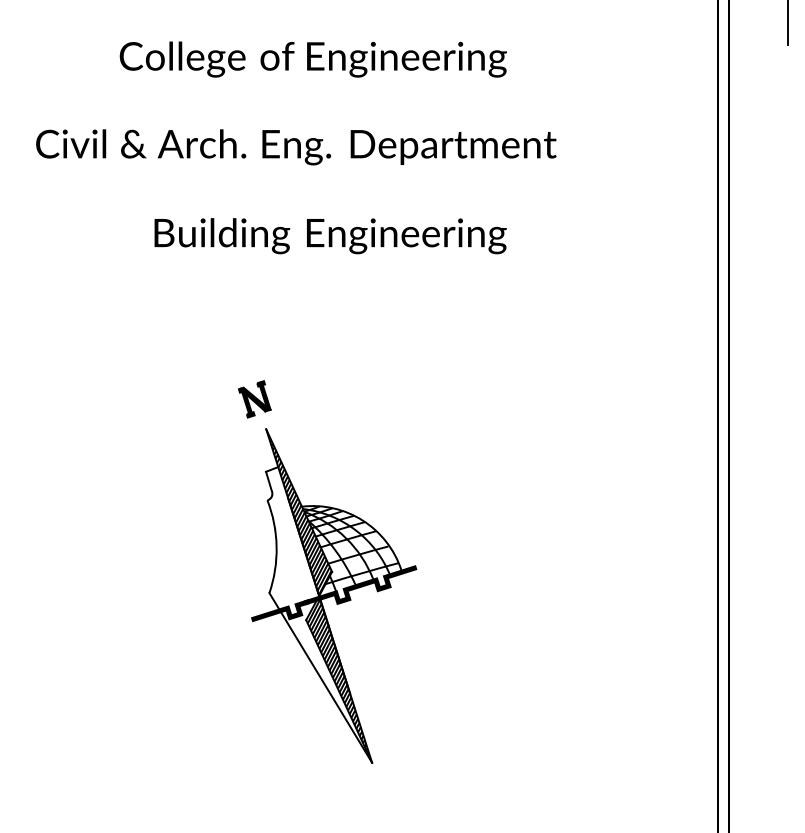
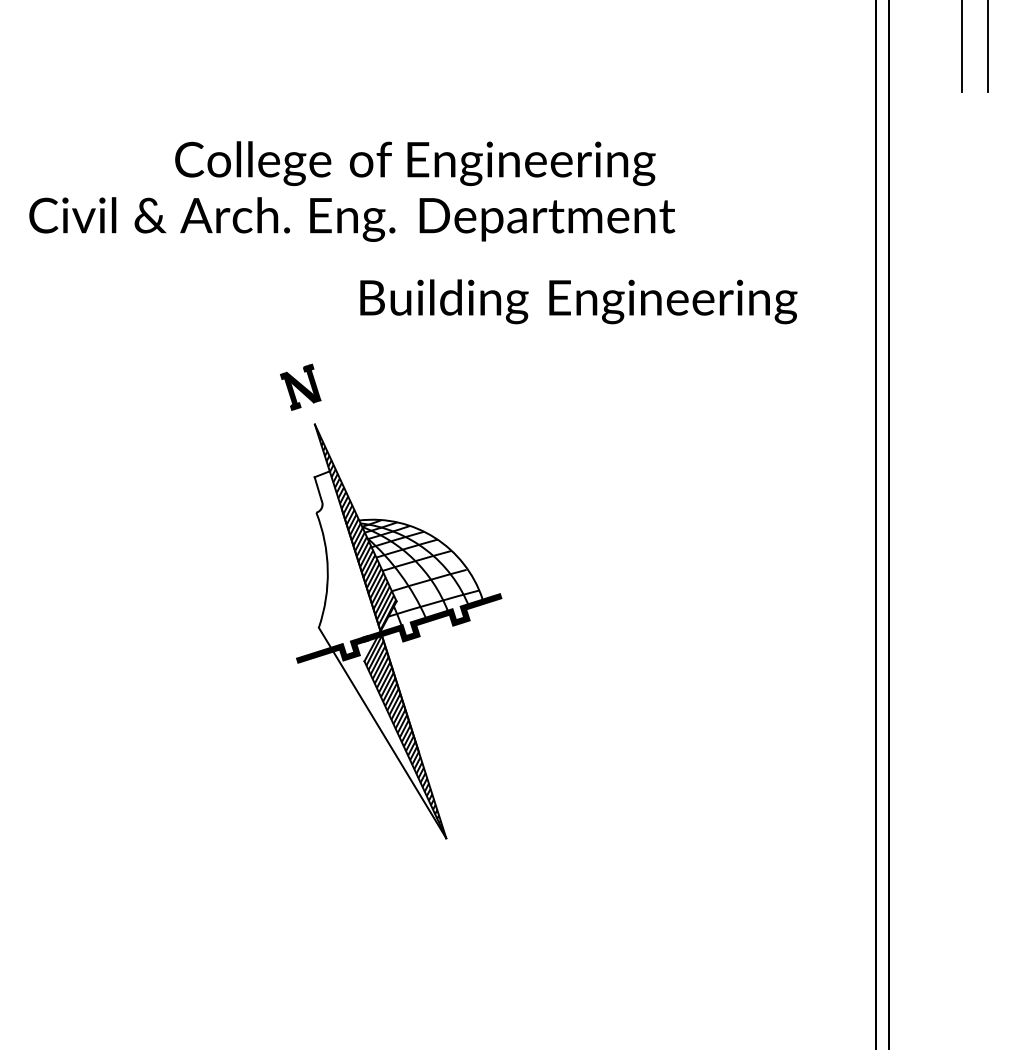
text: (313, 59) -> (415, 163), moved
text: (330, 235) -> (578, 301), moved
part: (327, 571) -> (391, 601), moved

